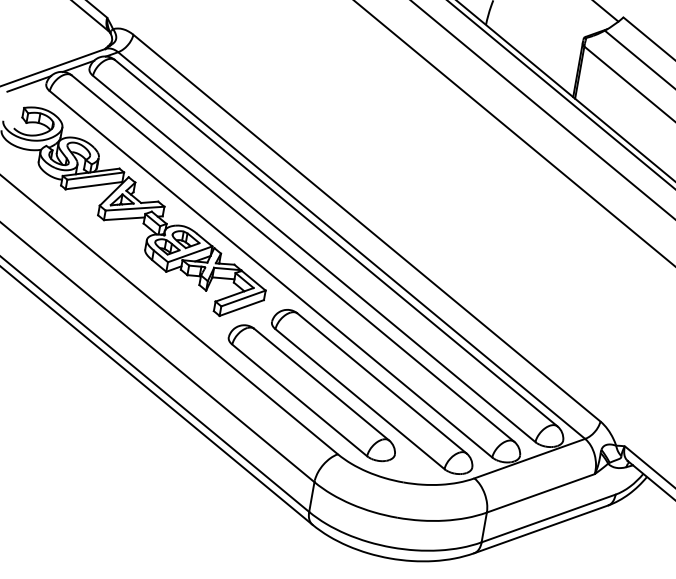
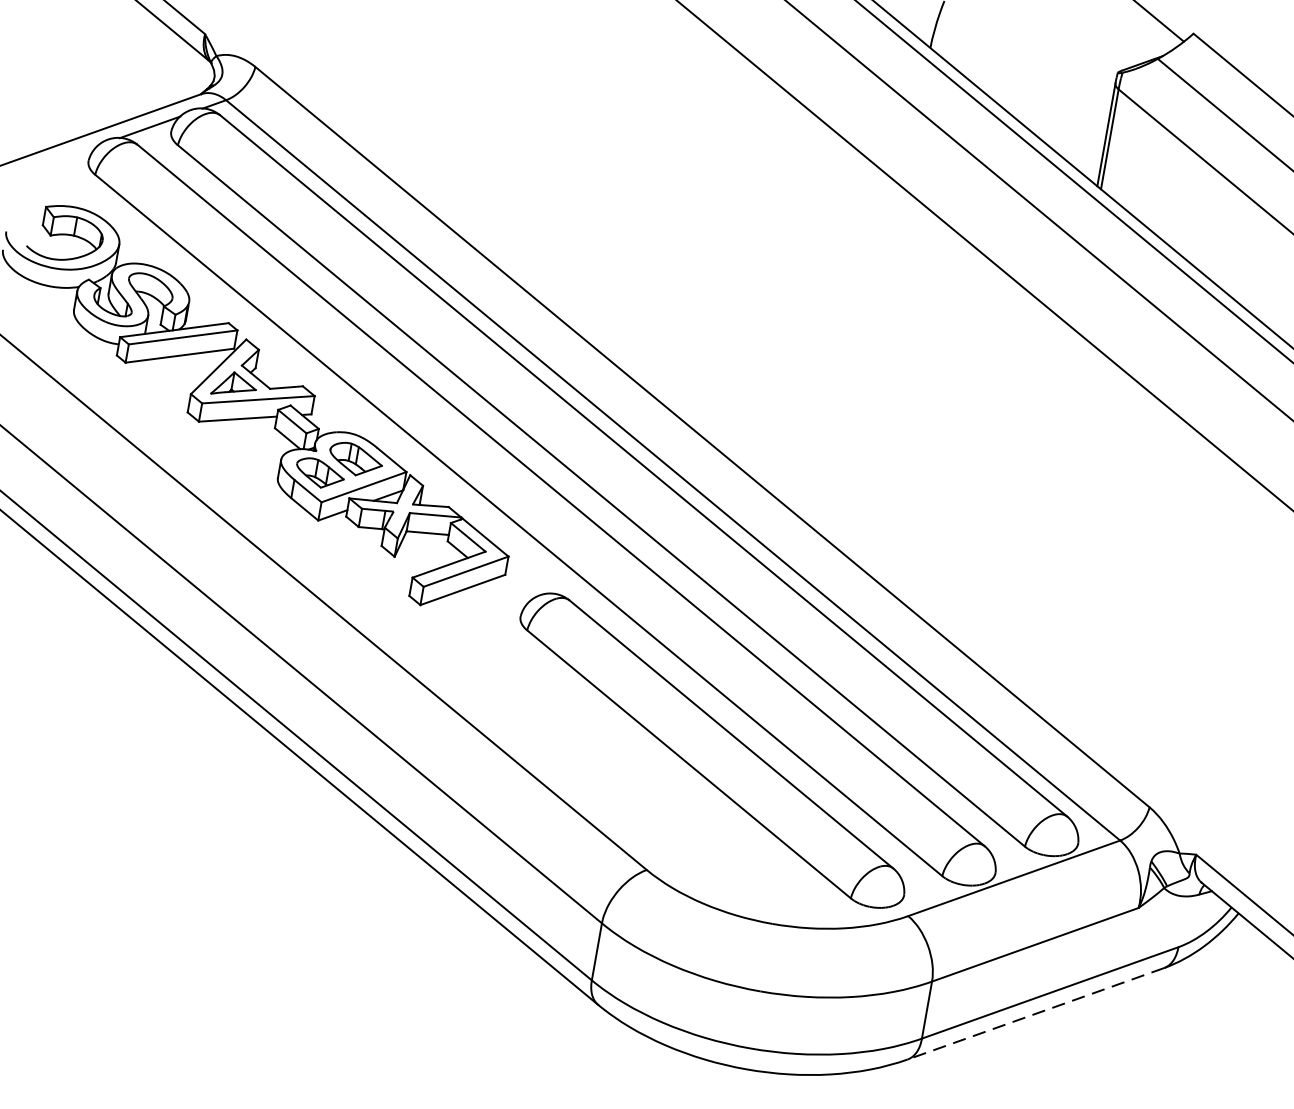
line: (29, 83) -> (56, 160), removed
part: (311, 393) -> (596, 753), removed
line: (540, 529) -> (1034, 1013), solid -> dashed

